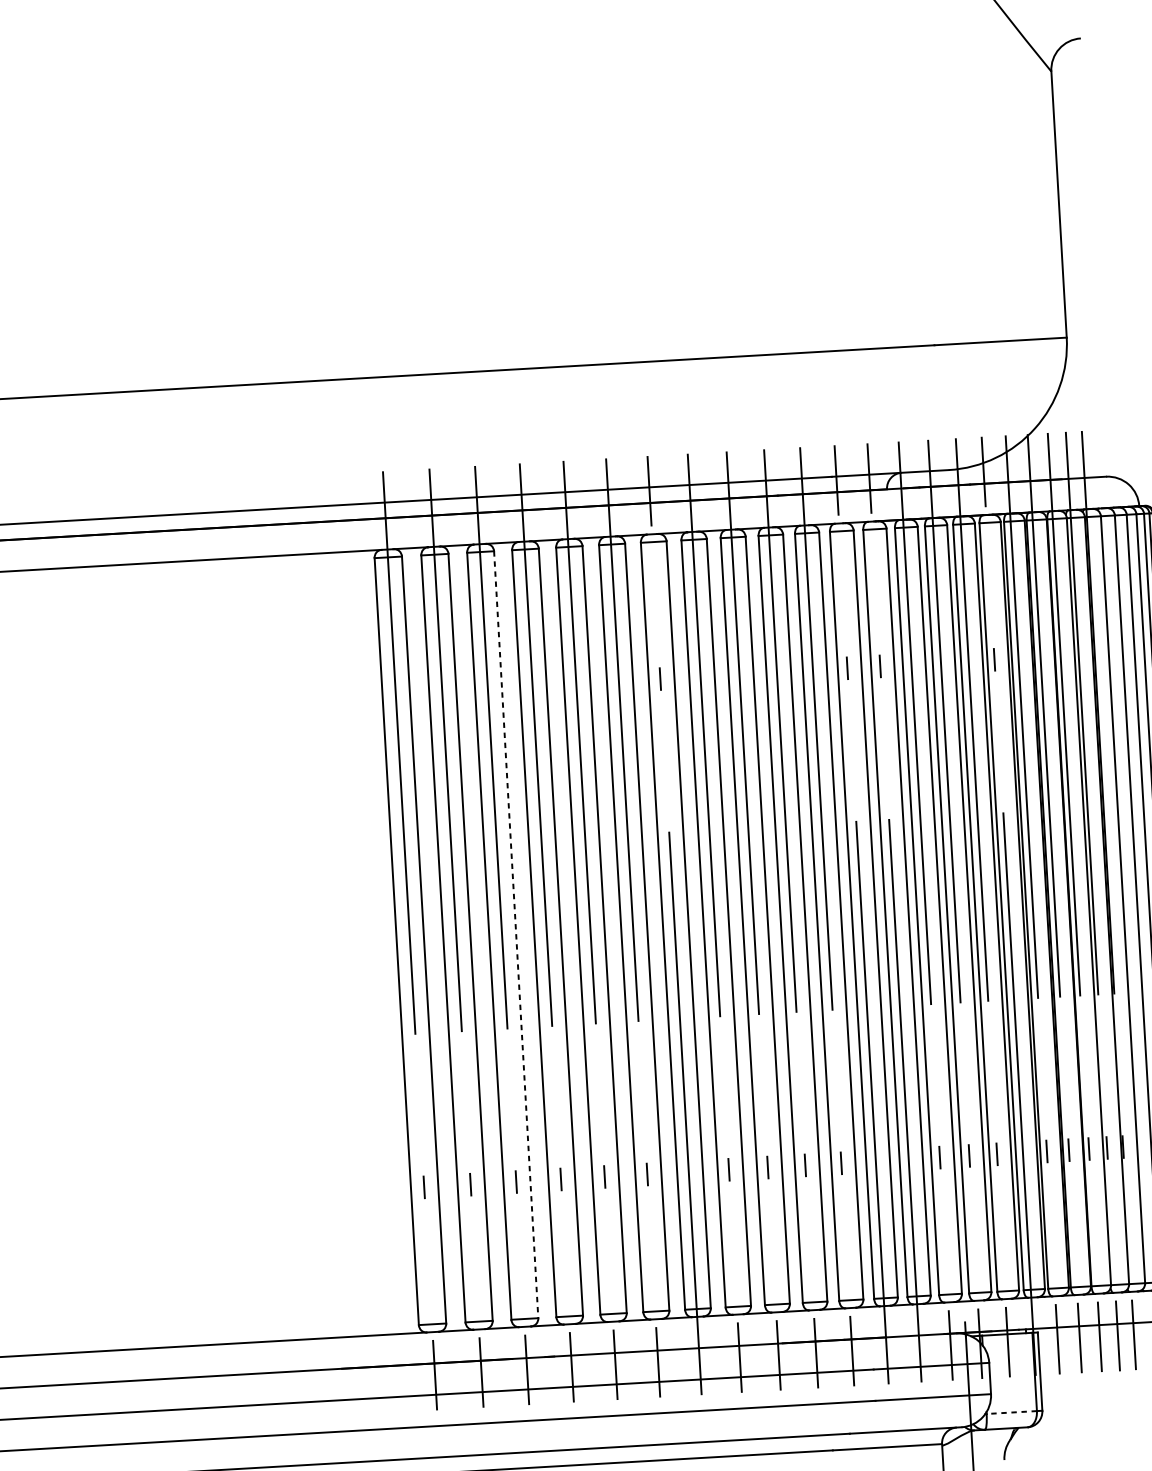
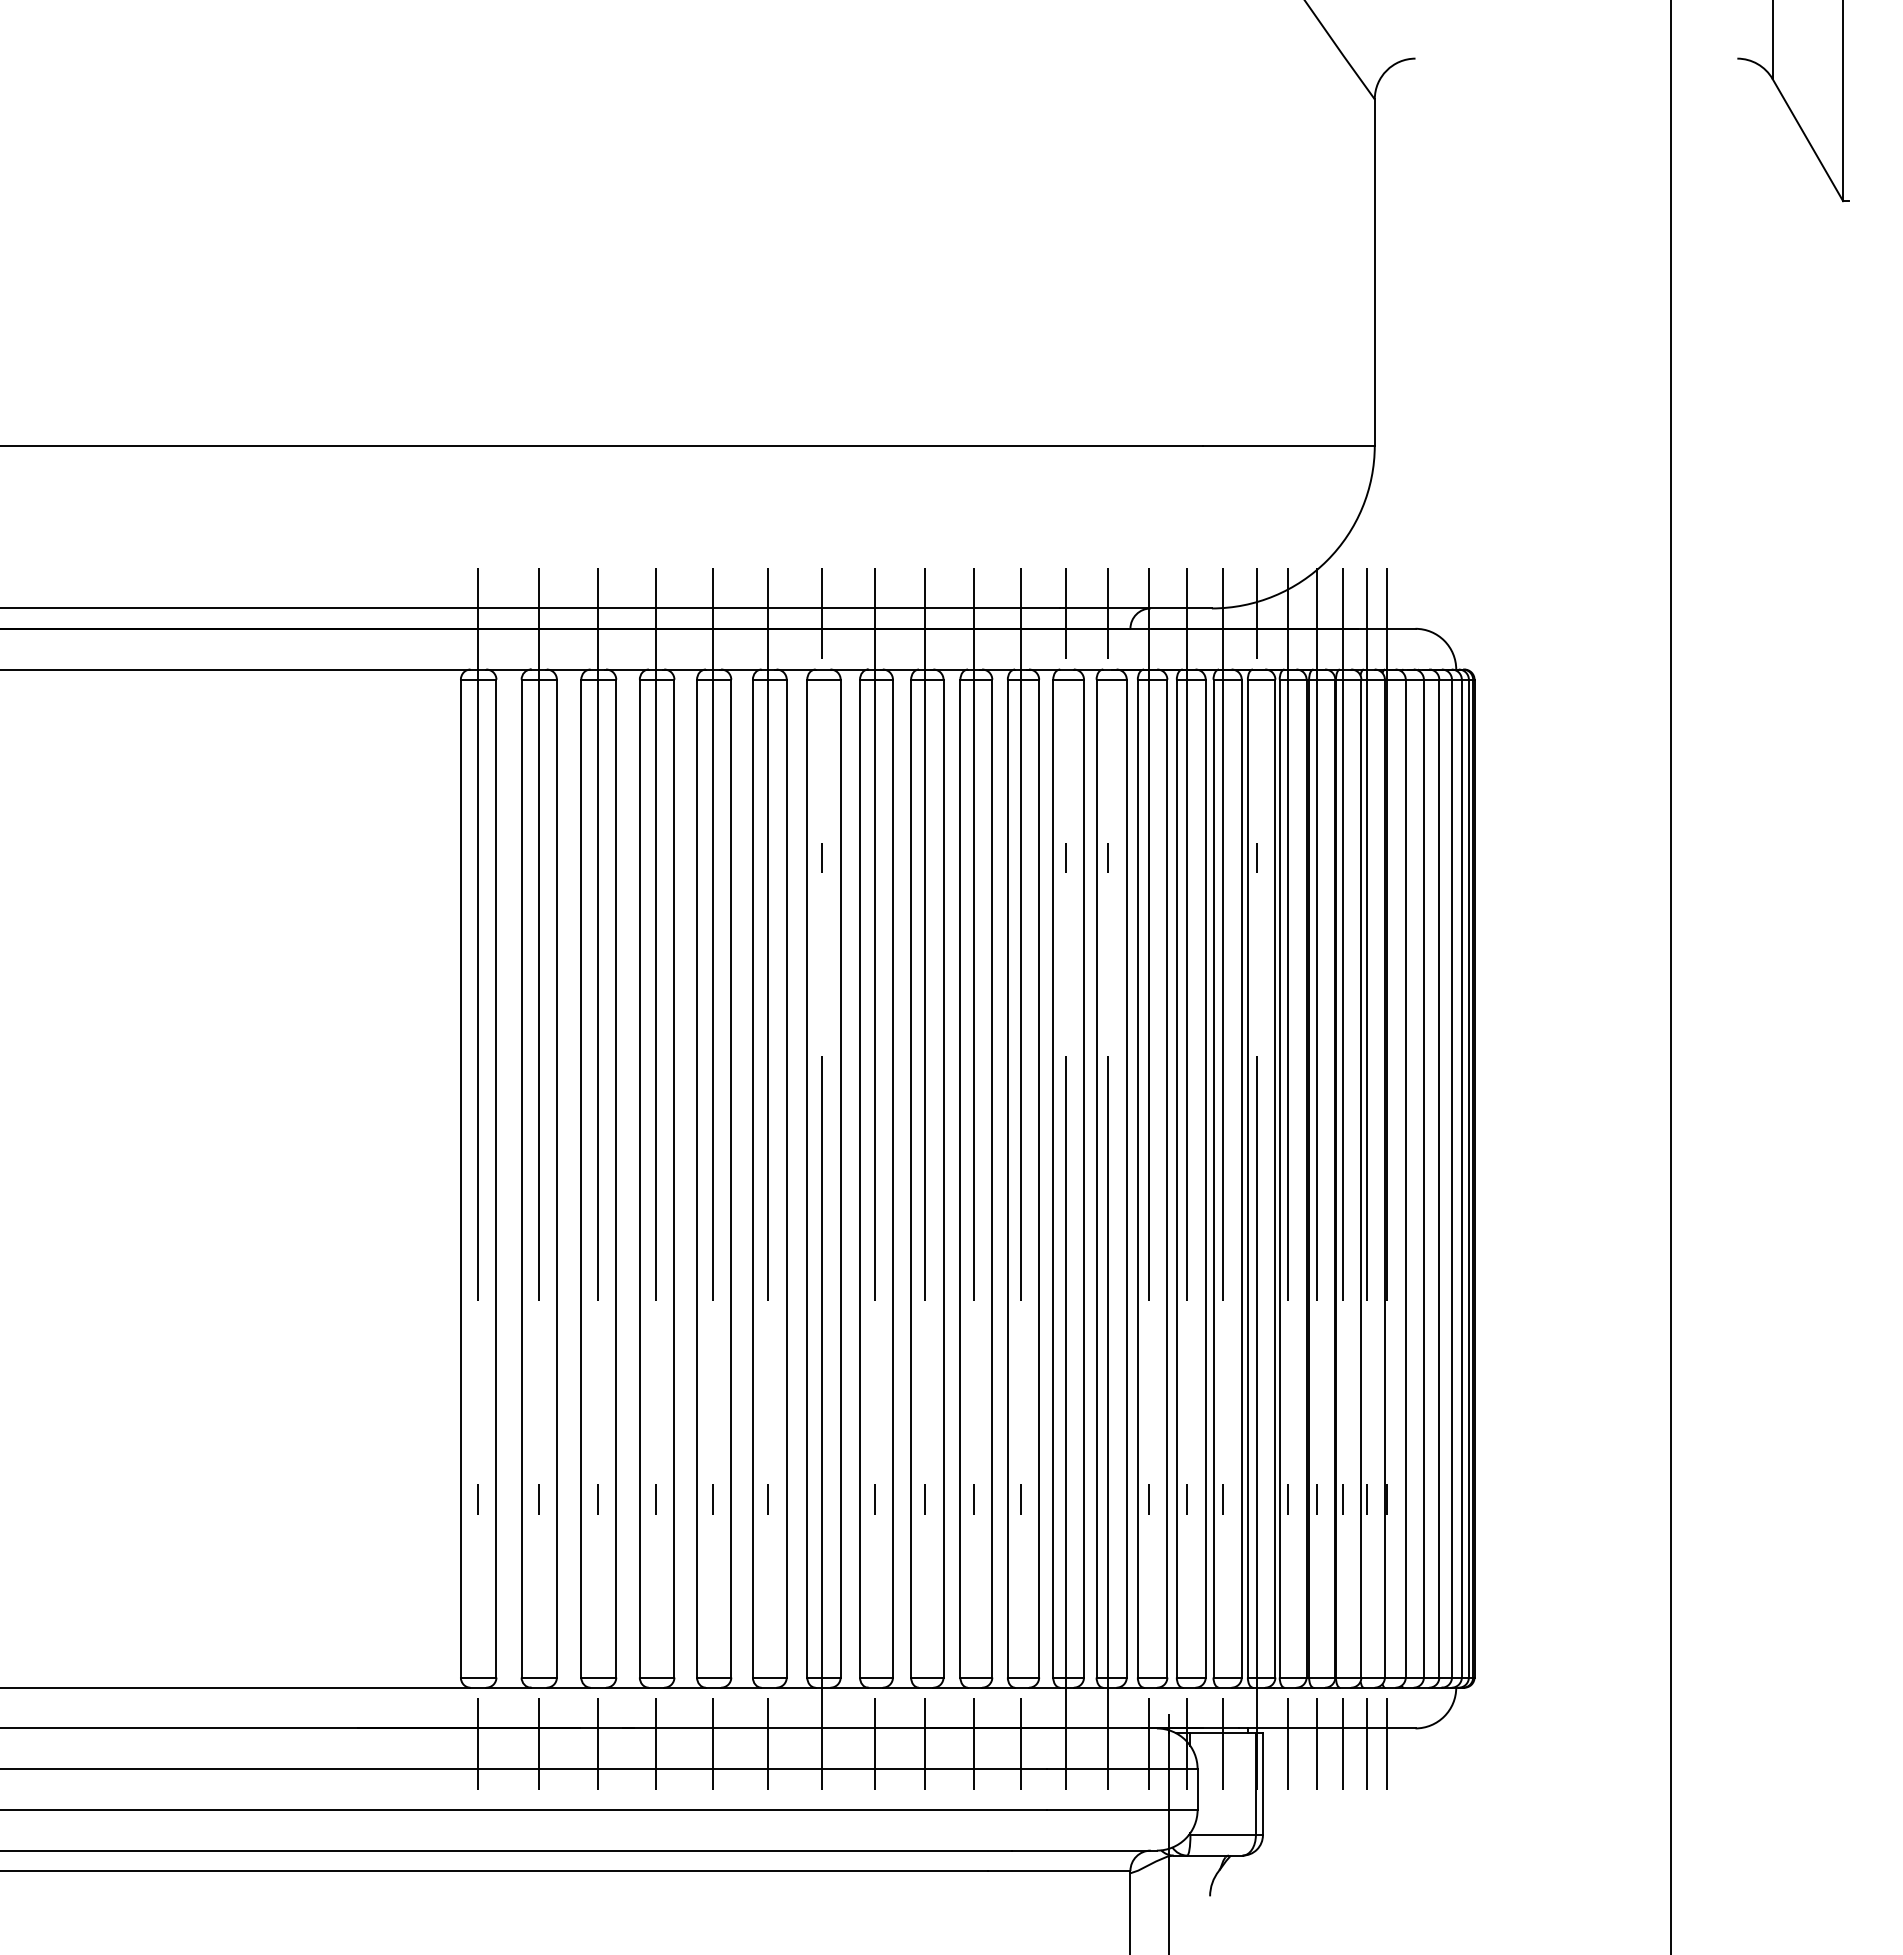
line: (516, 934) -> (616, 1178), dashed -> solid
line: (1012, 1412) -> (1223, 1835), dashed -> solid

